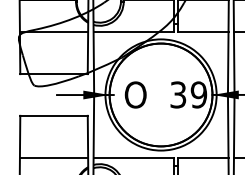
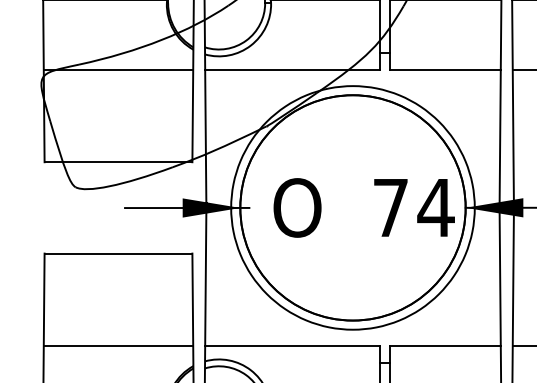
text: (188, 94) -> (413, 206), 39 -> 74

